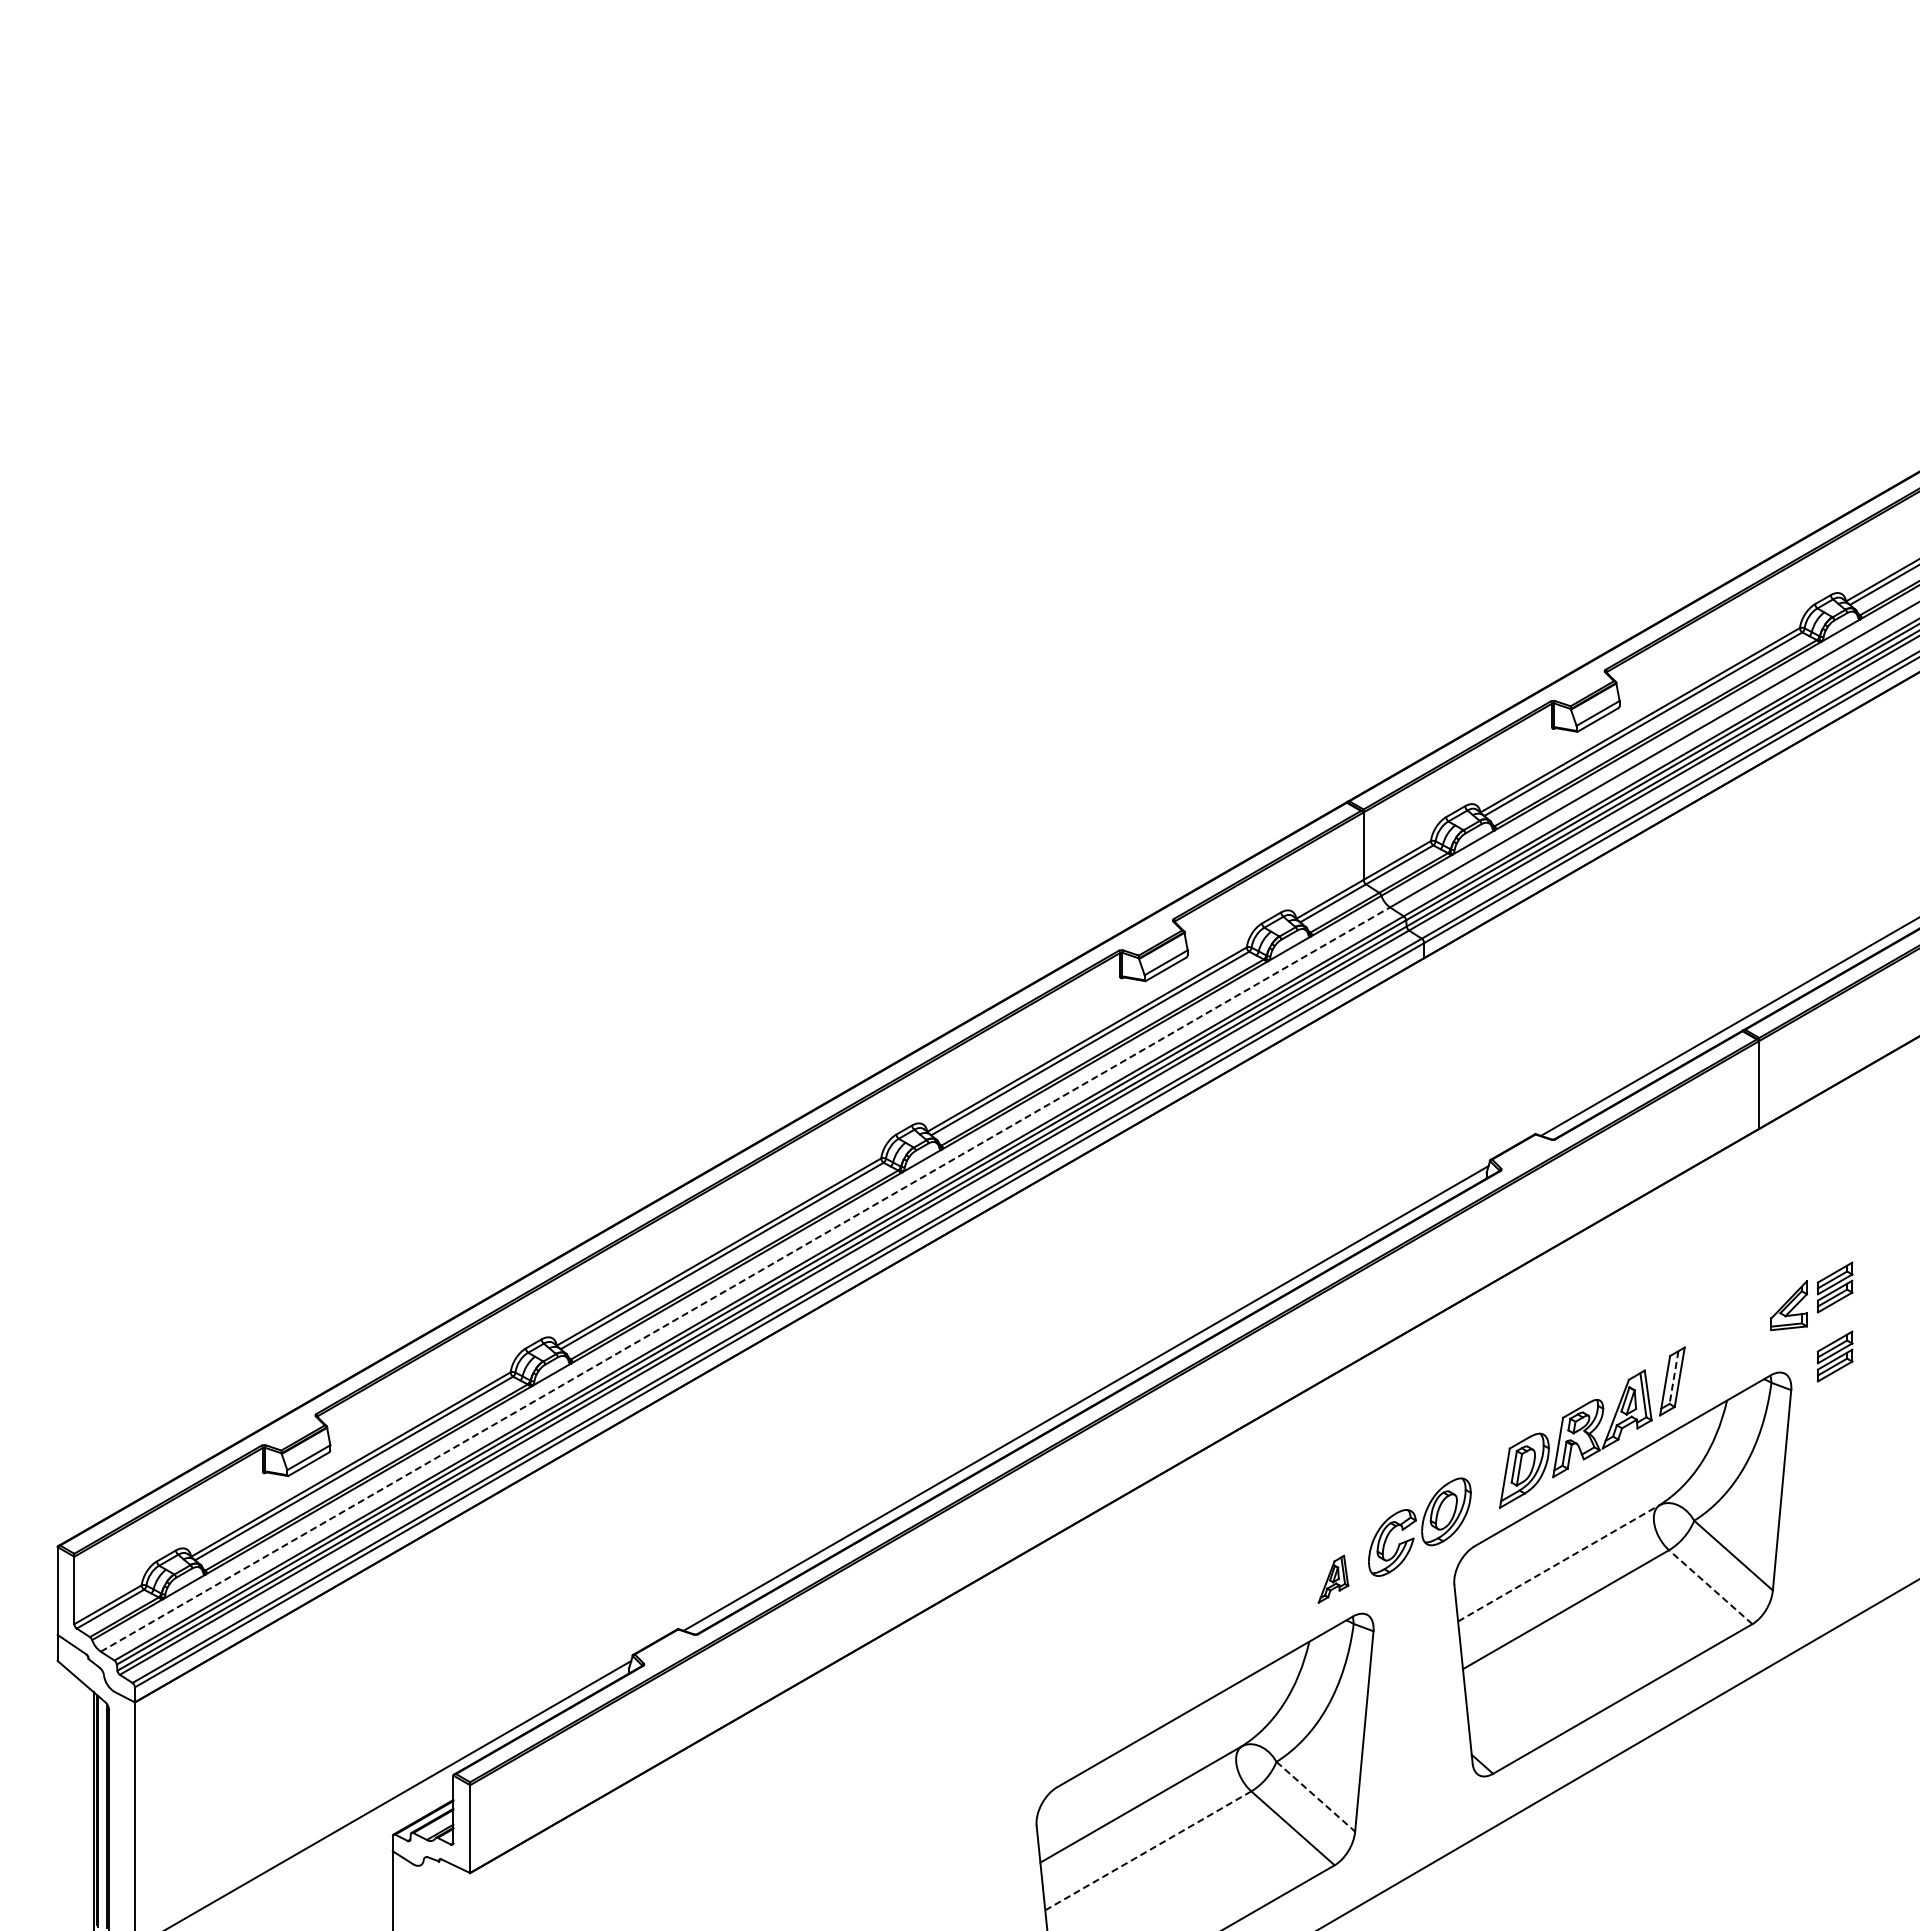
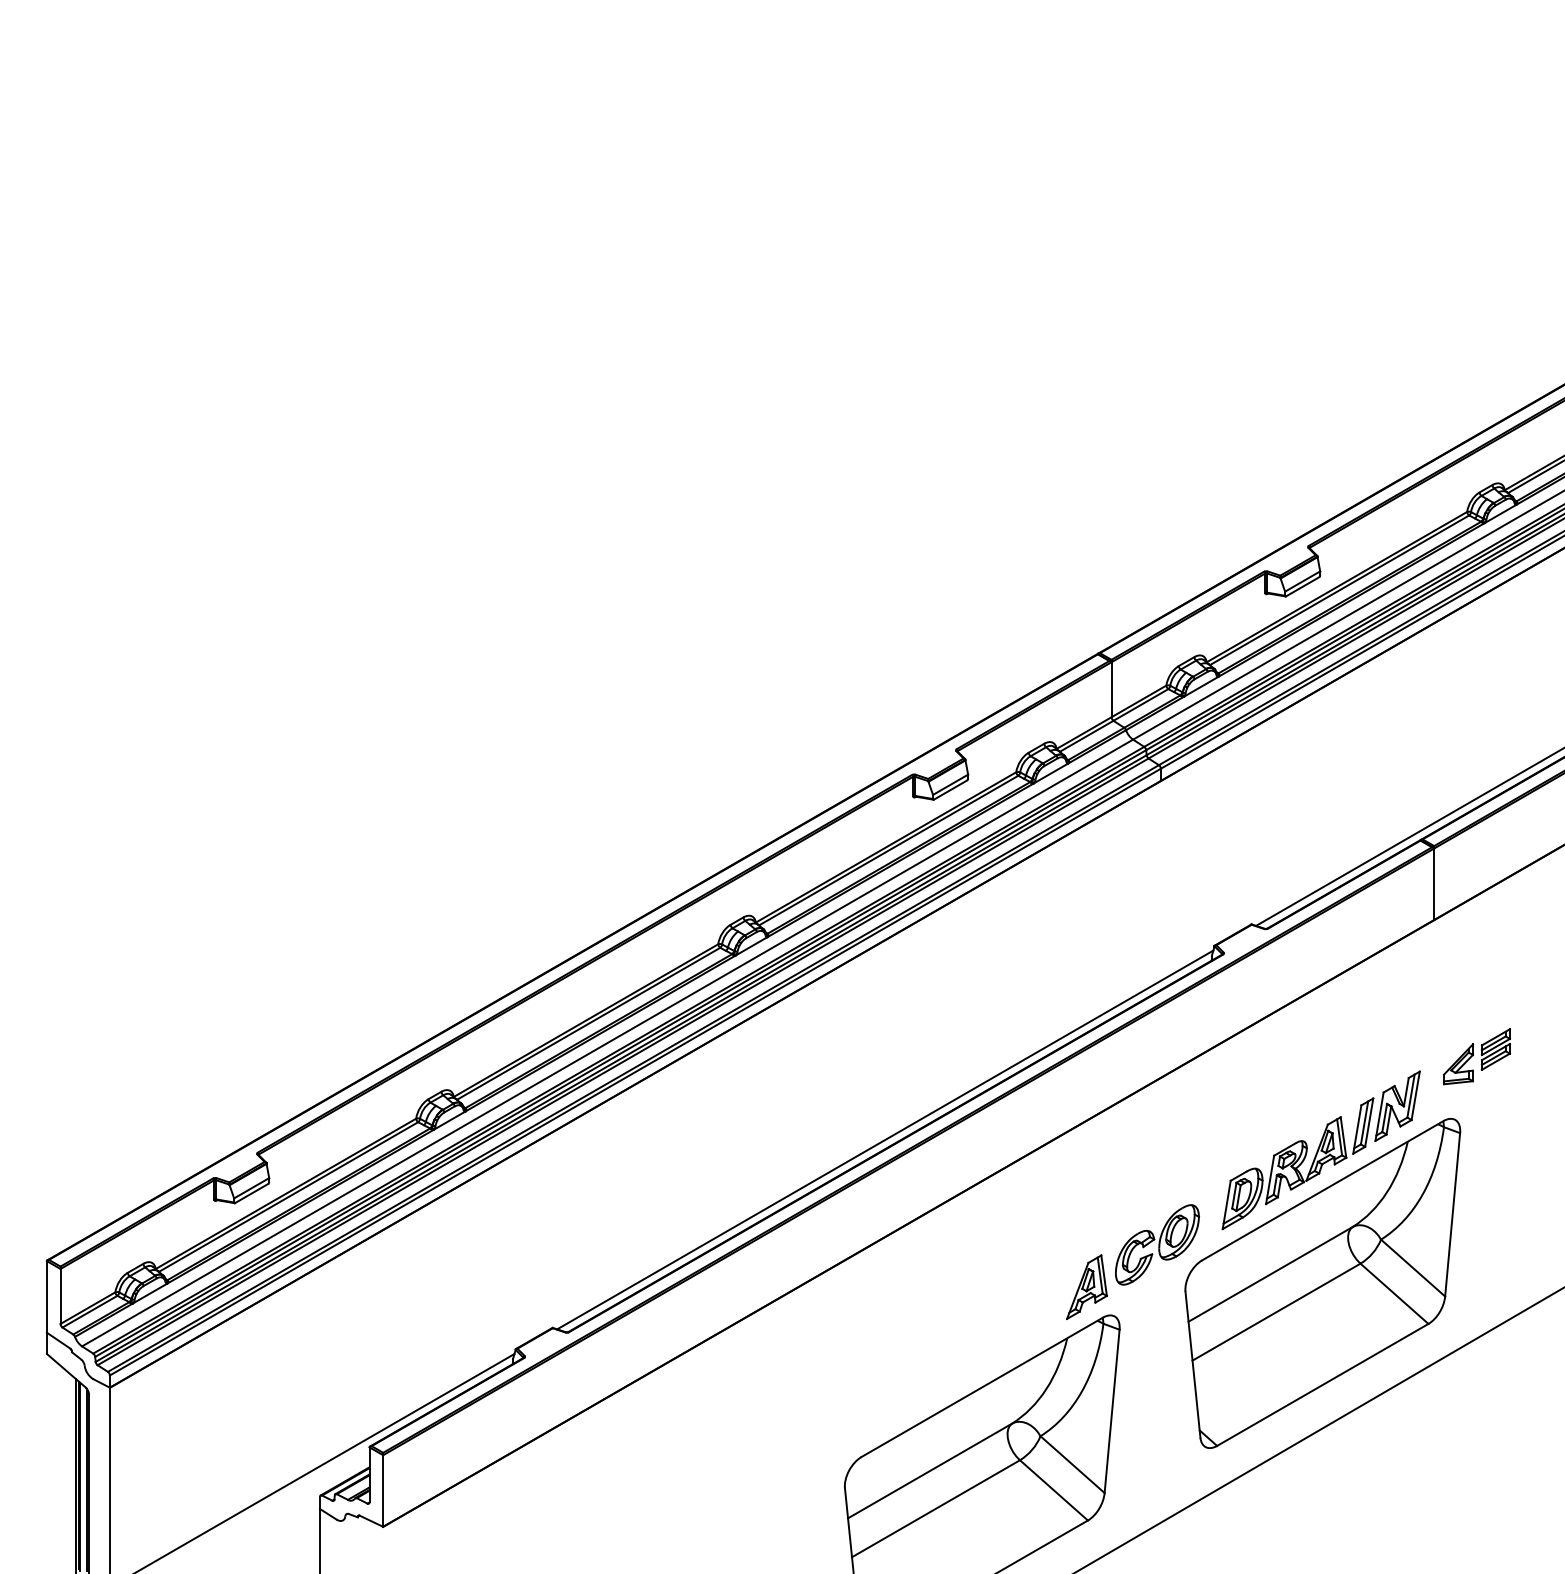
line: (745, 1279) -> (607, 1042), dashed -> solid
part: (1714, 1356) -> (1397, 1105), added
part: (1834, 1356) -> (1495, 1105), removed
line: (1674, 1377) -> (1364, 1122), dashed -> solid
line: (1559, 1563) -> (1271, 1274), dashed -> solid
part: (1333, 1579) -> (1086, 1287), size x1.67
line: (1710, 1587) -> (1394, 1294), dashed -> solid
line: (1315, 1796) -> (1072, 1464), dashed -> solid
line: (1148, 1850) -> (936, 1508), dashed -> solid

